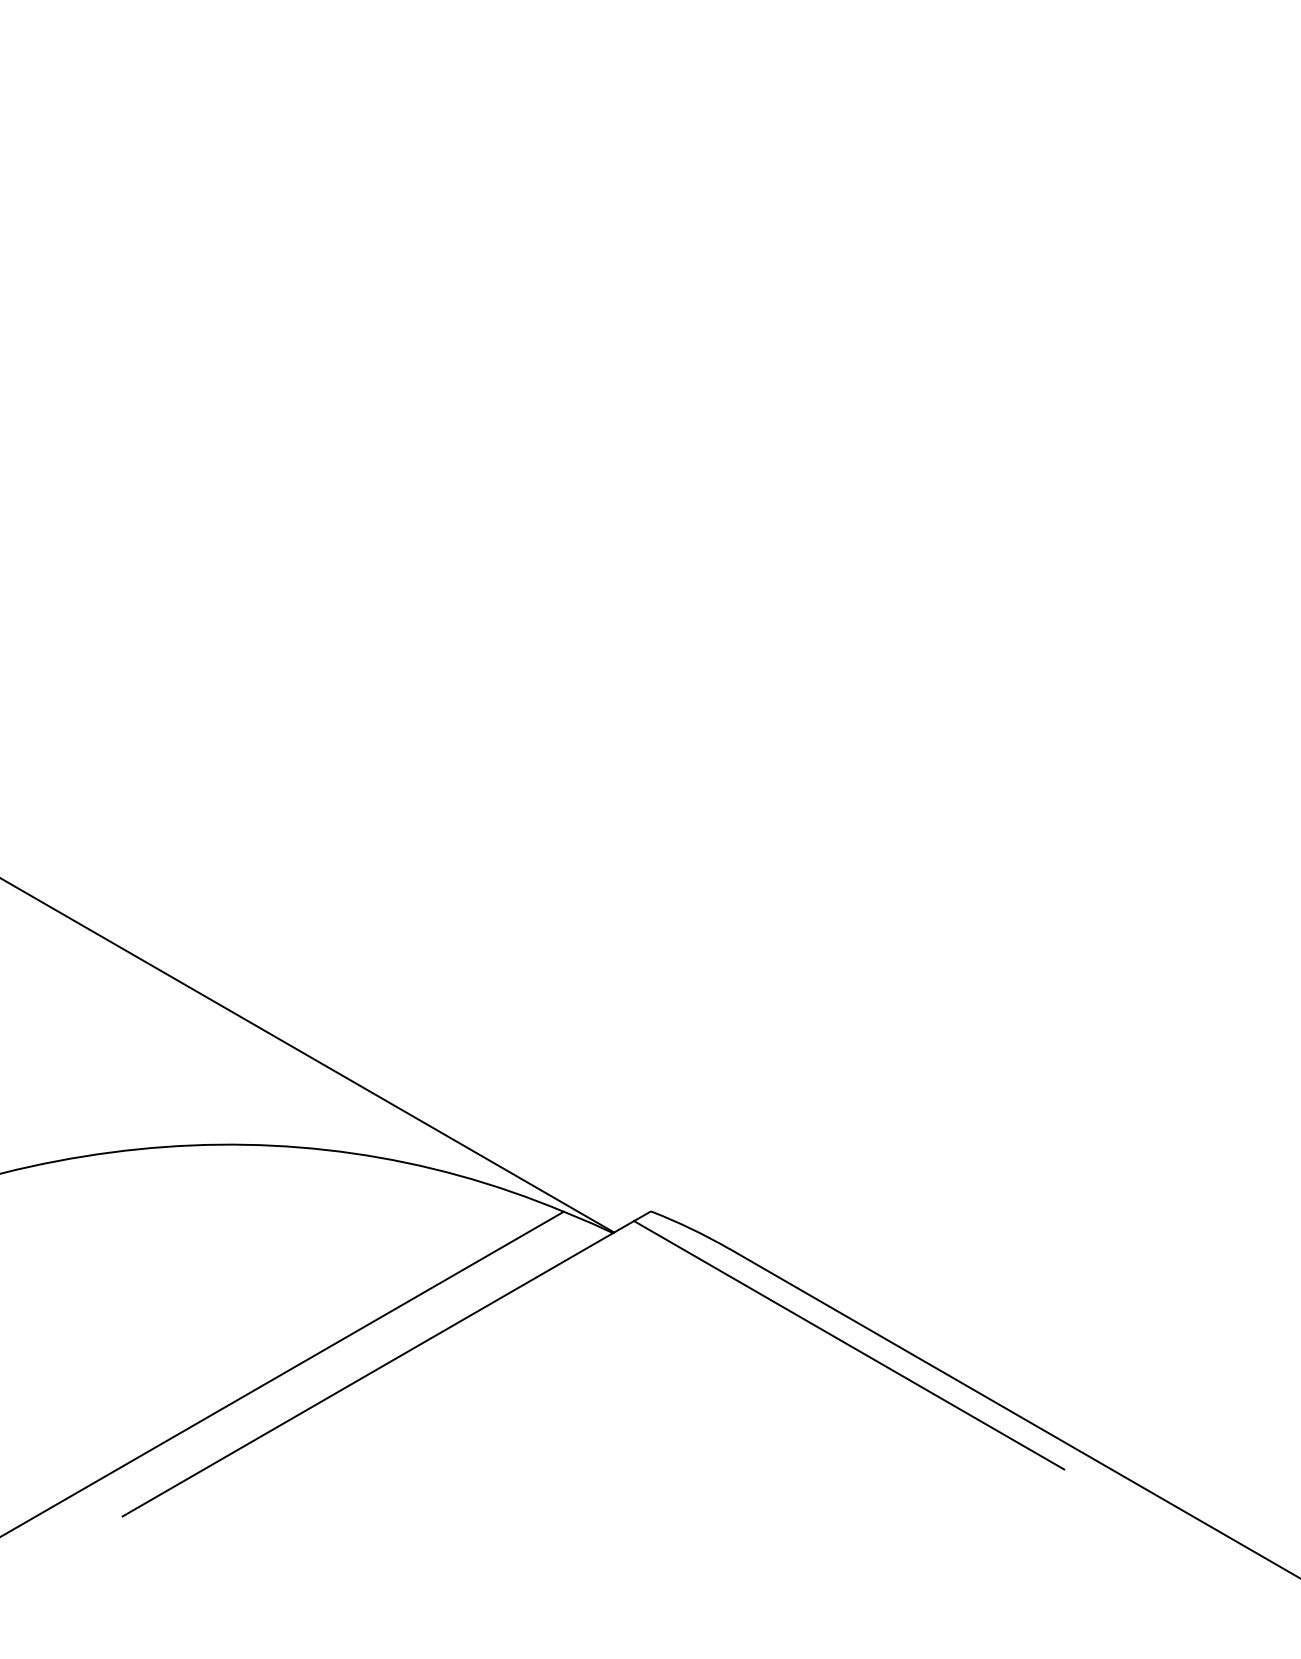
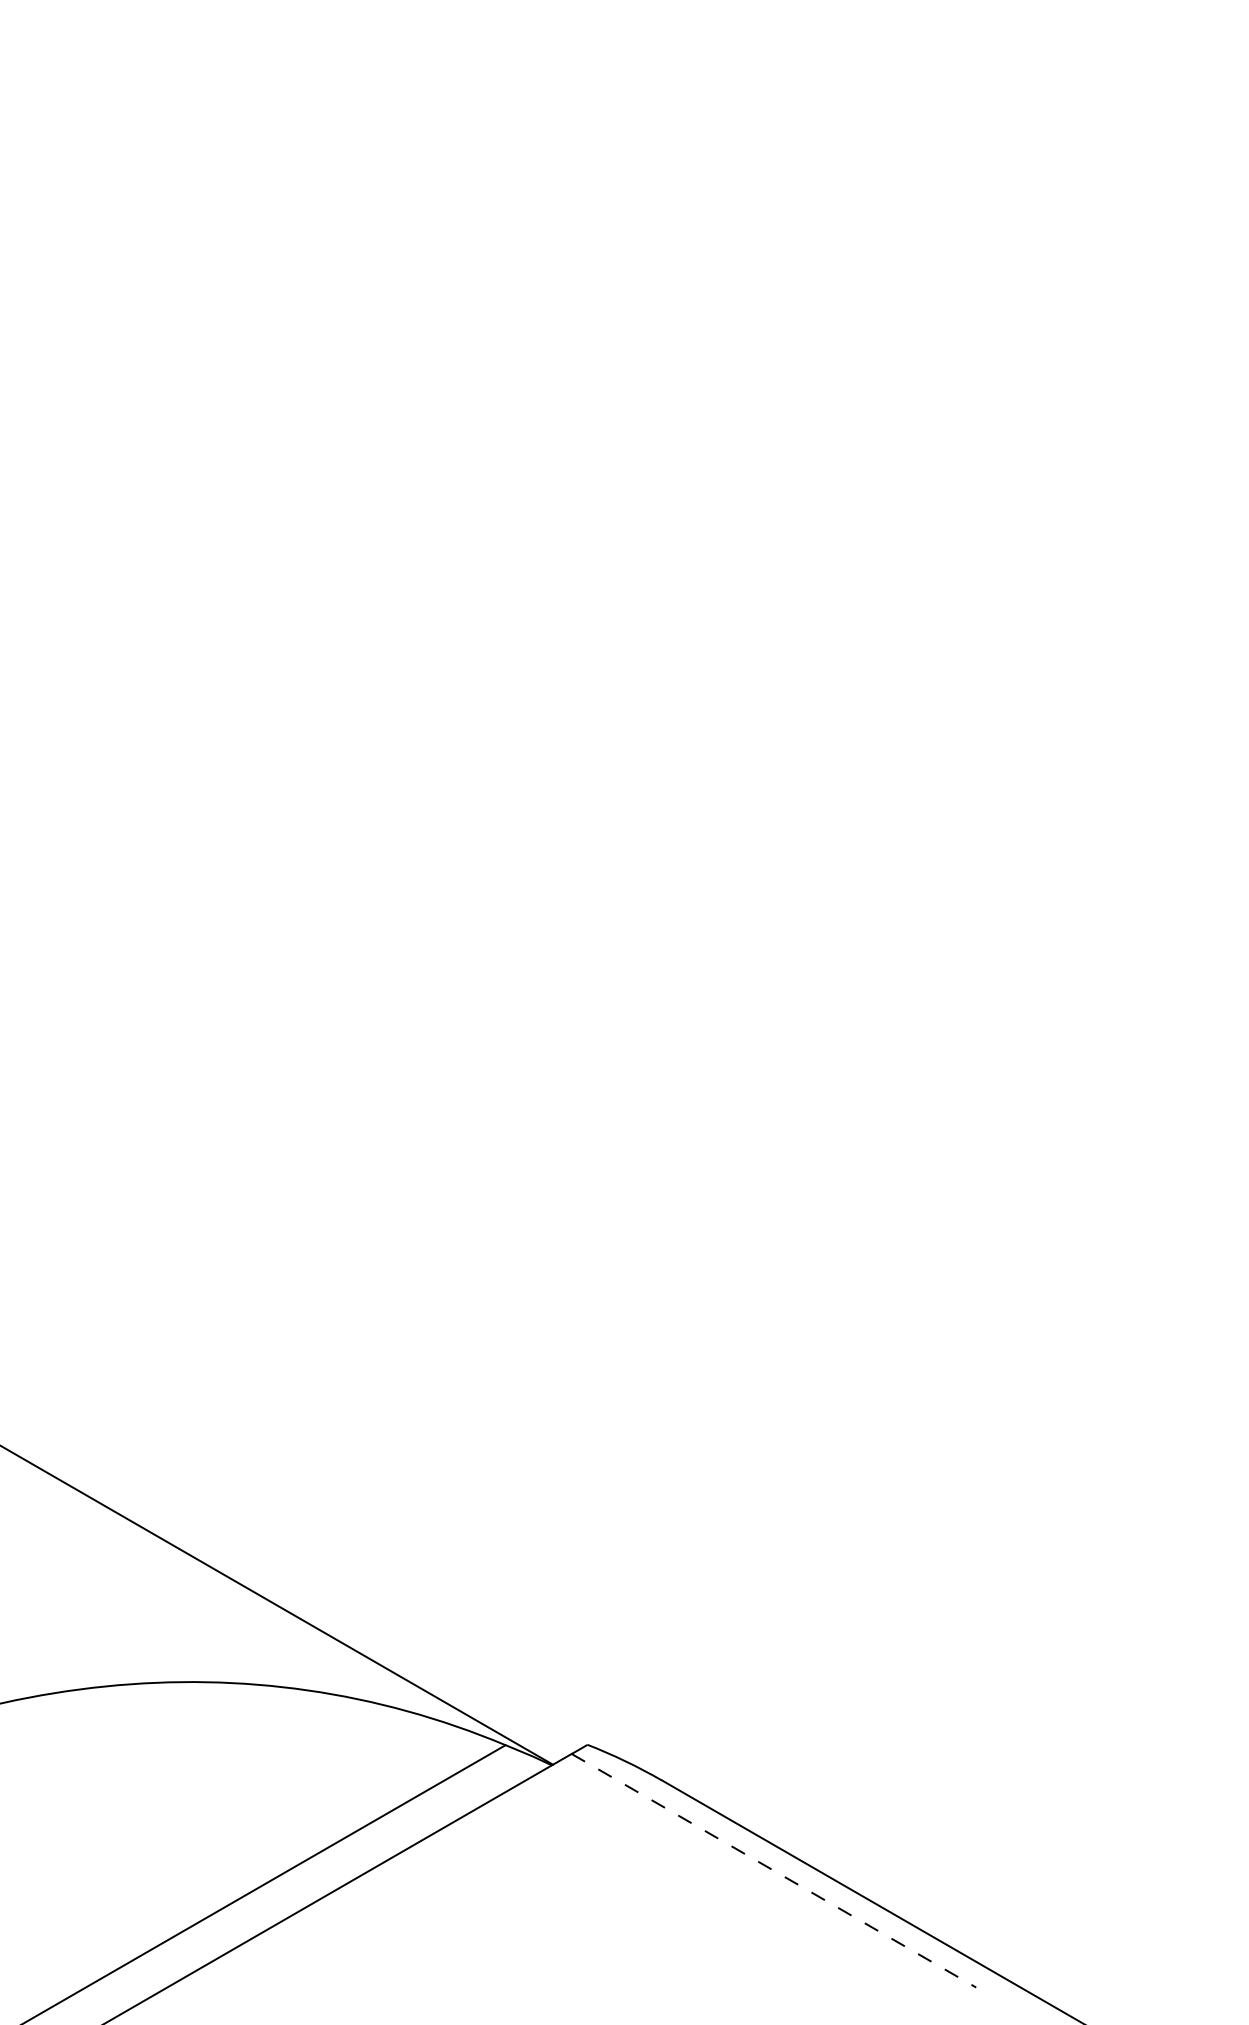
line: (848, 1345) -> (773, 1870), solid -> dashed

